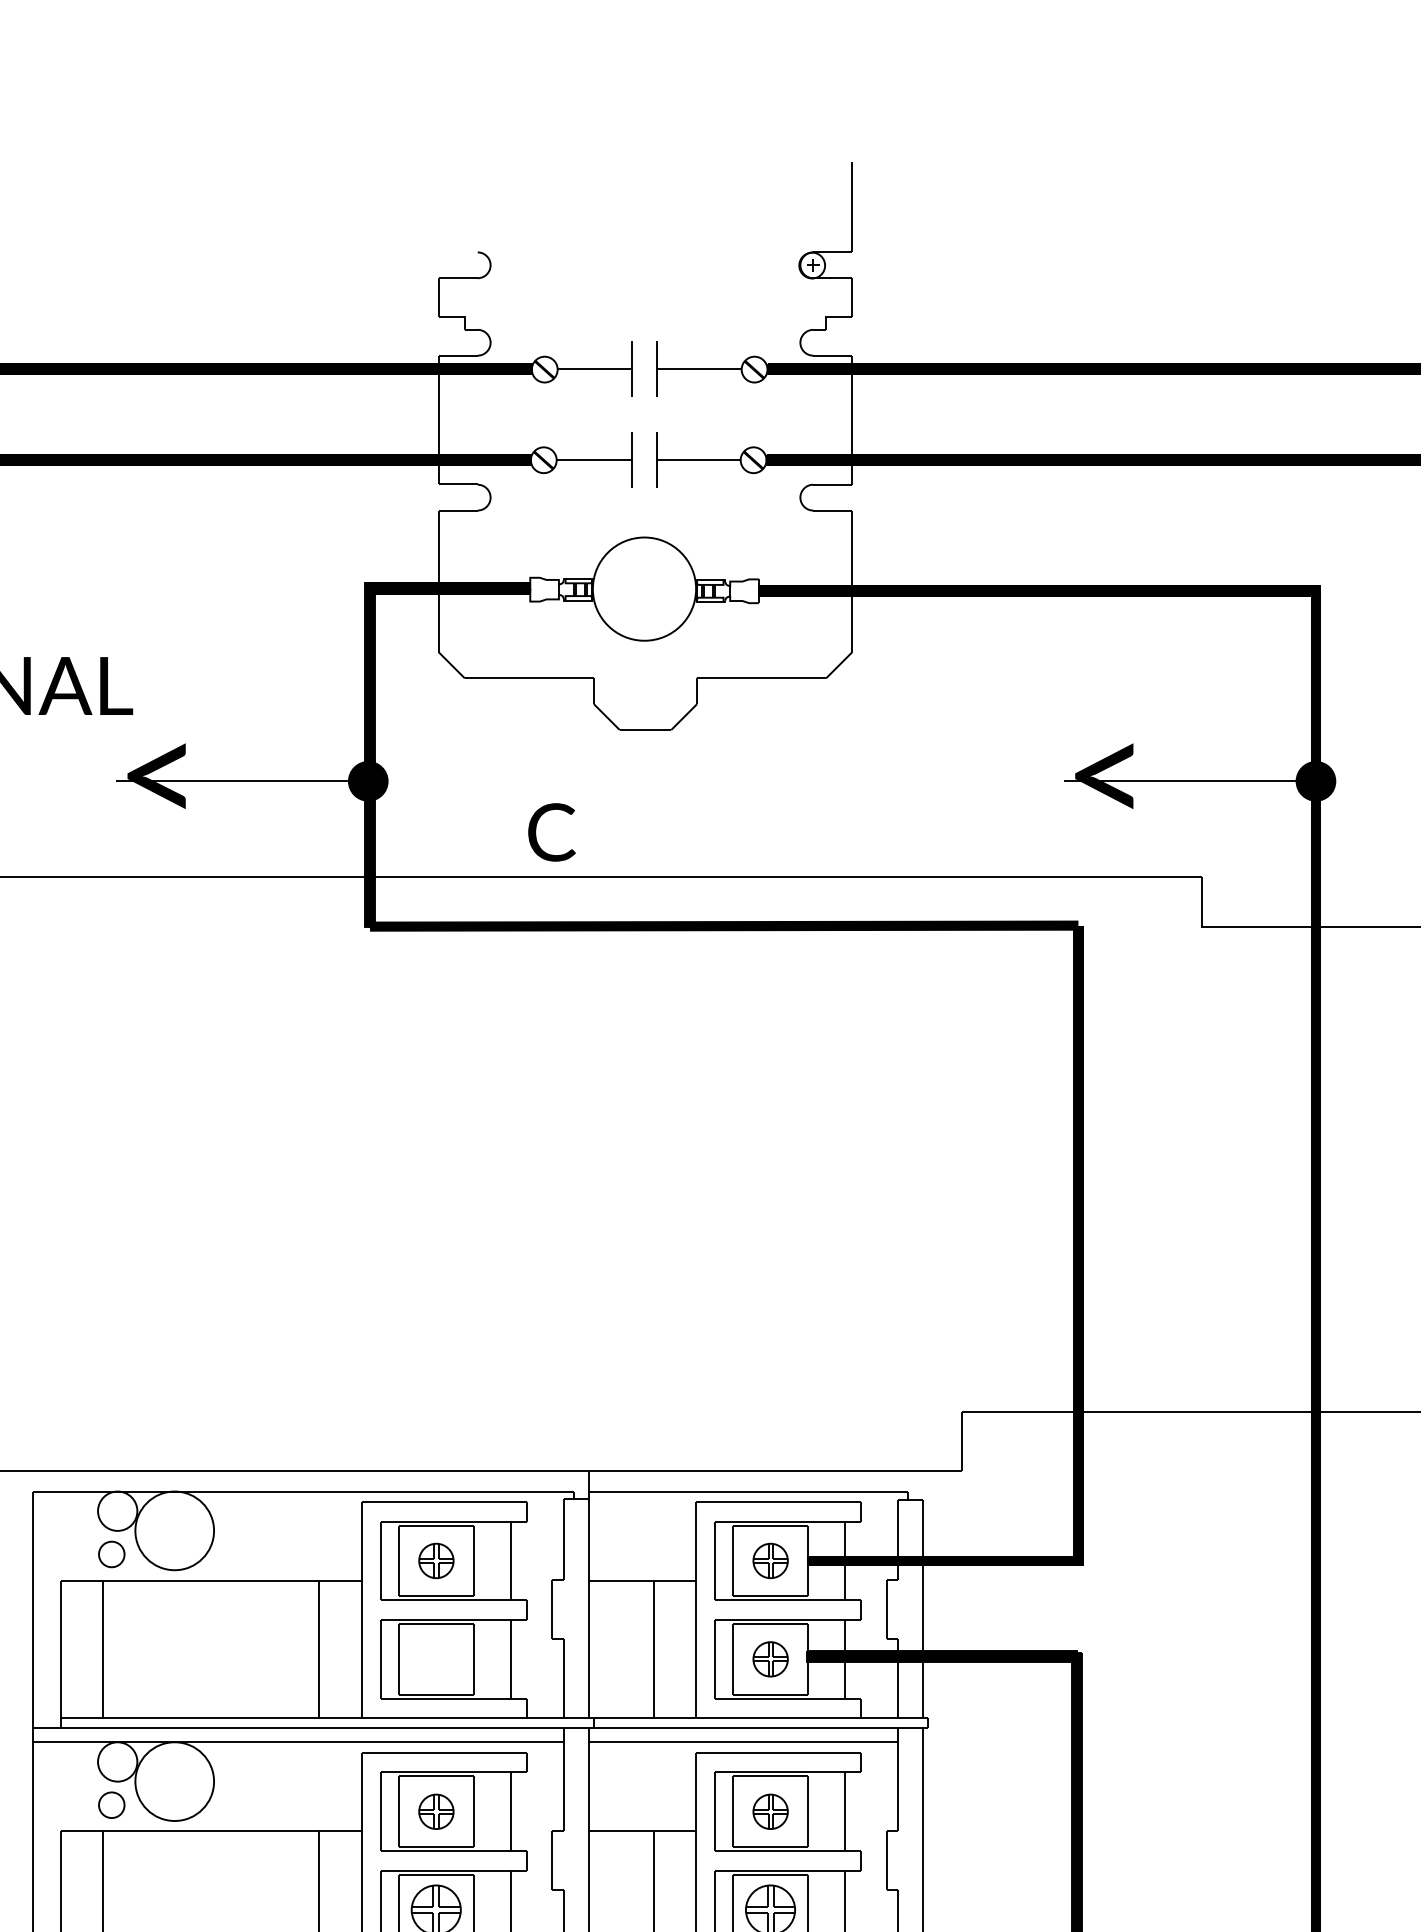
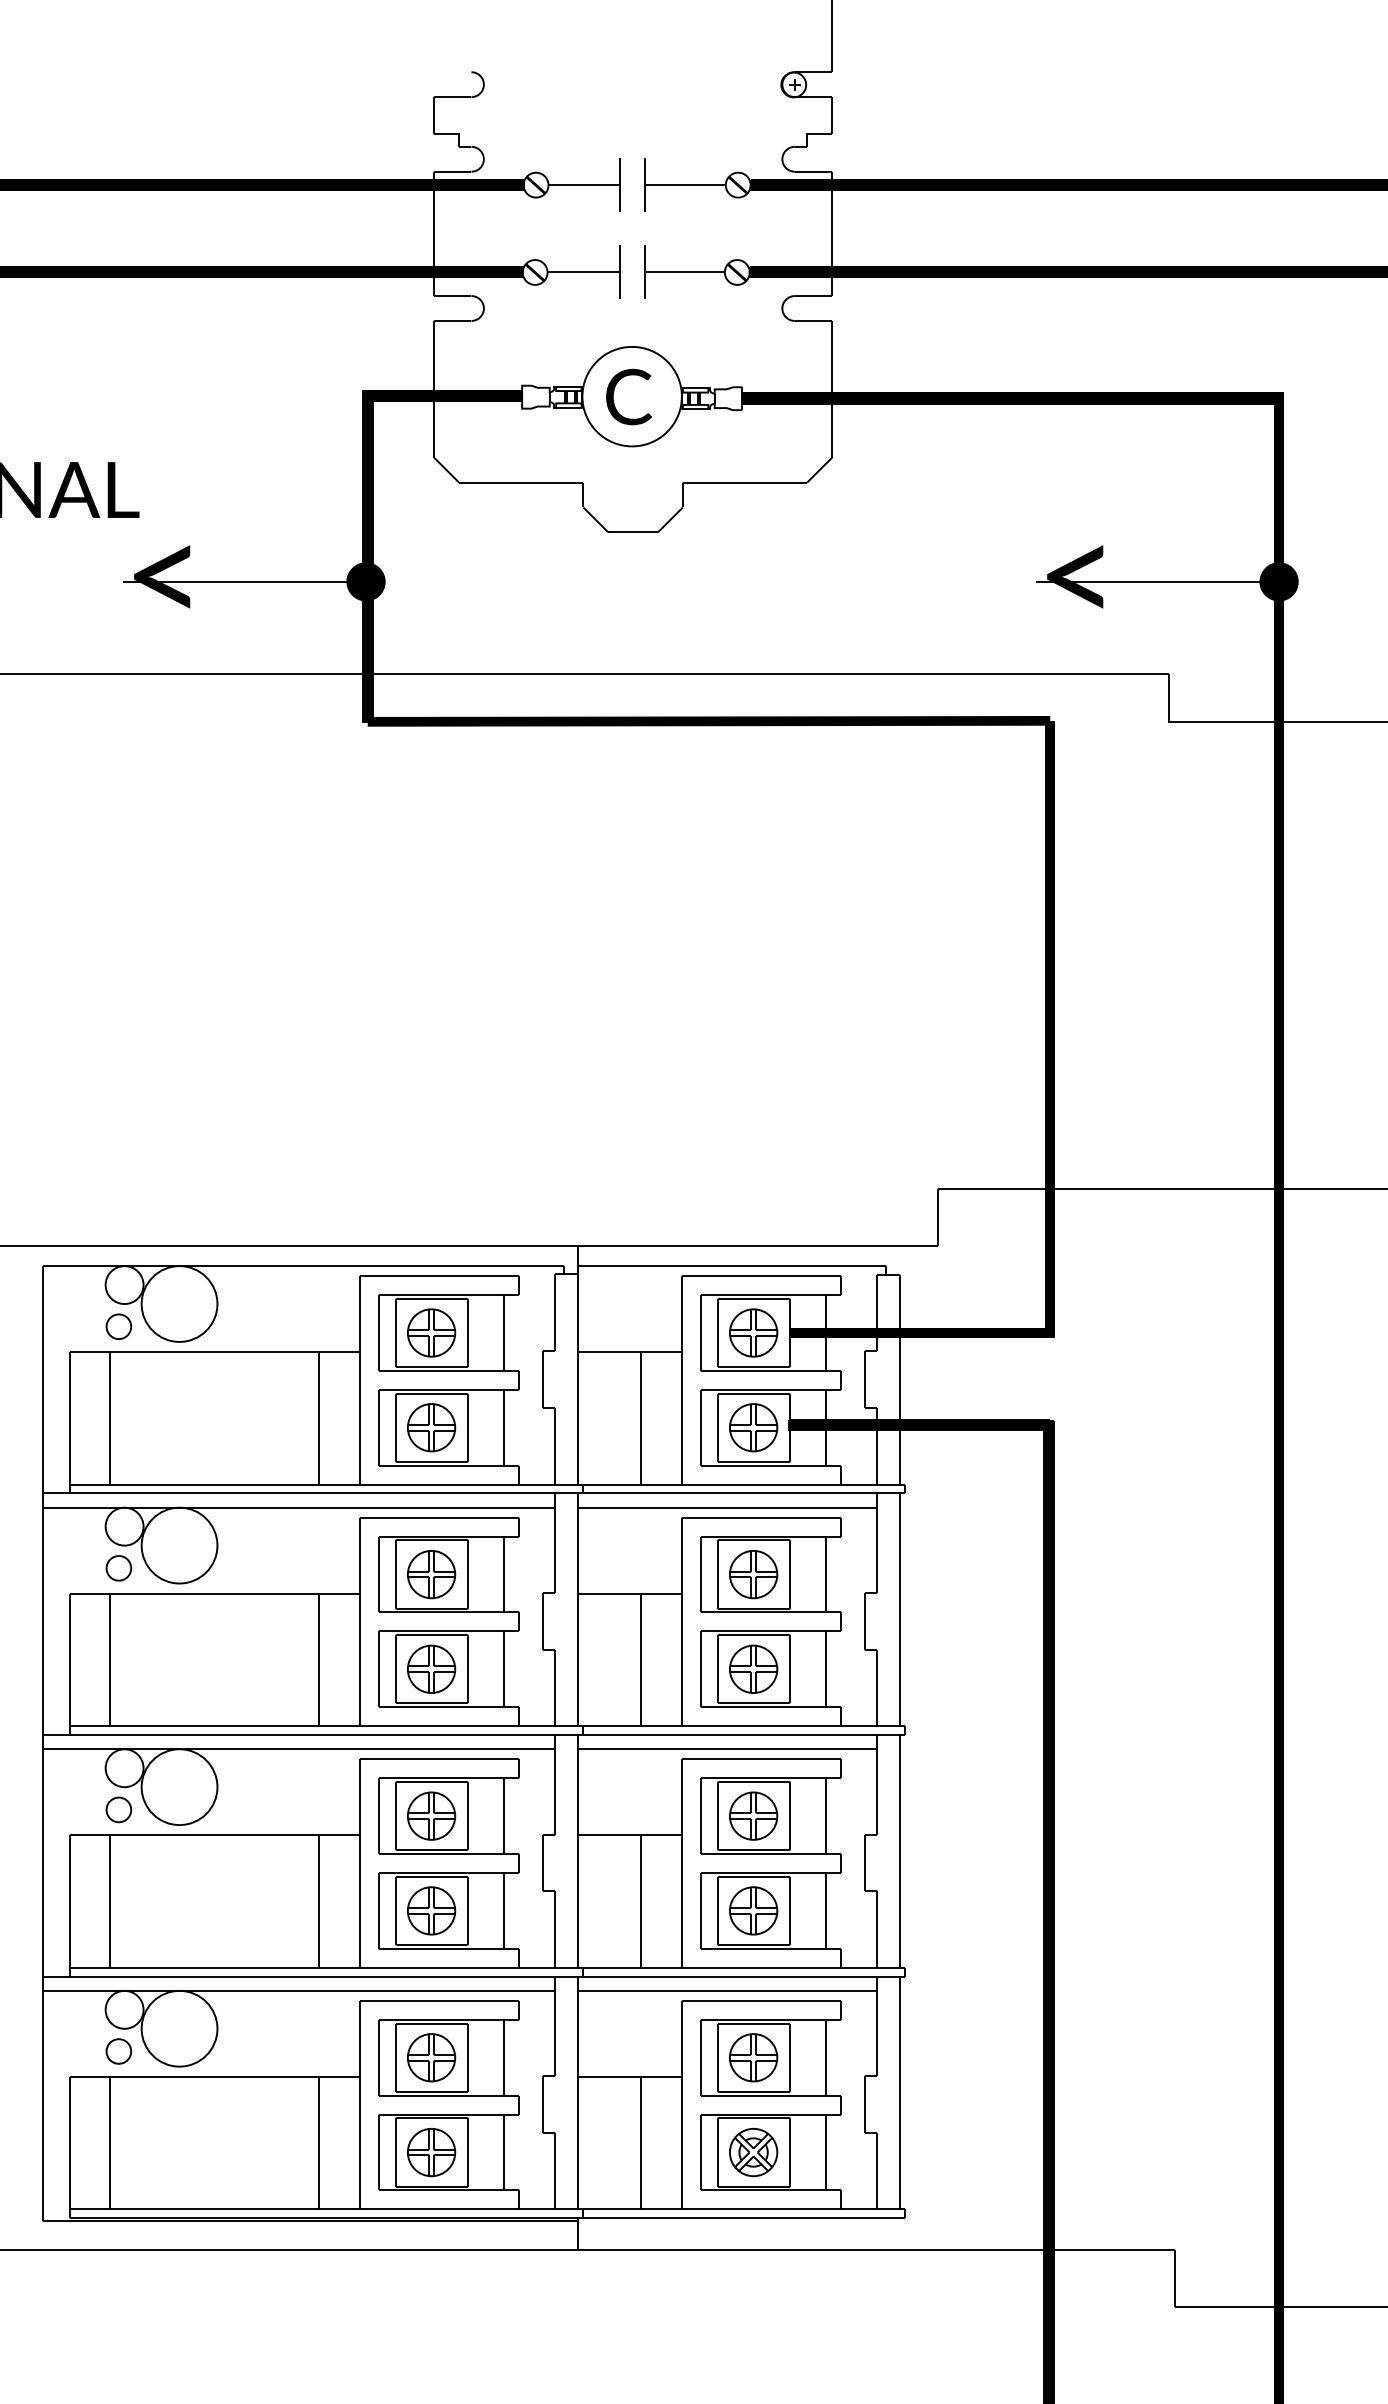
text: (551, 831) -> (628, 396), moved
part: (436, 1560) -> (431, 1332), size x1.43
part: (770, 1560) -> (753, 1332), size x1.43
part: (436, 1659) -> (431, 1427), added
part: (770, 1659) -> (753, 1427), size x1.43
part: (436, 1811) -> (431, 1574), size x1.43
part: (770, 1811) -> (753, 1574), size x1.43

